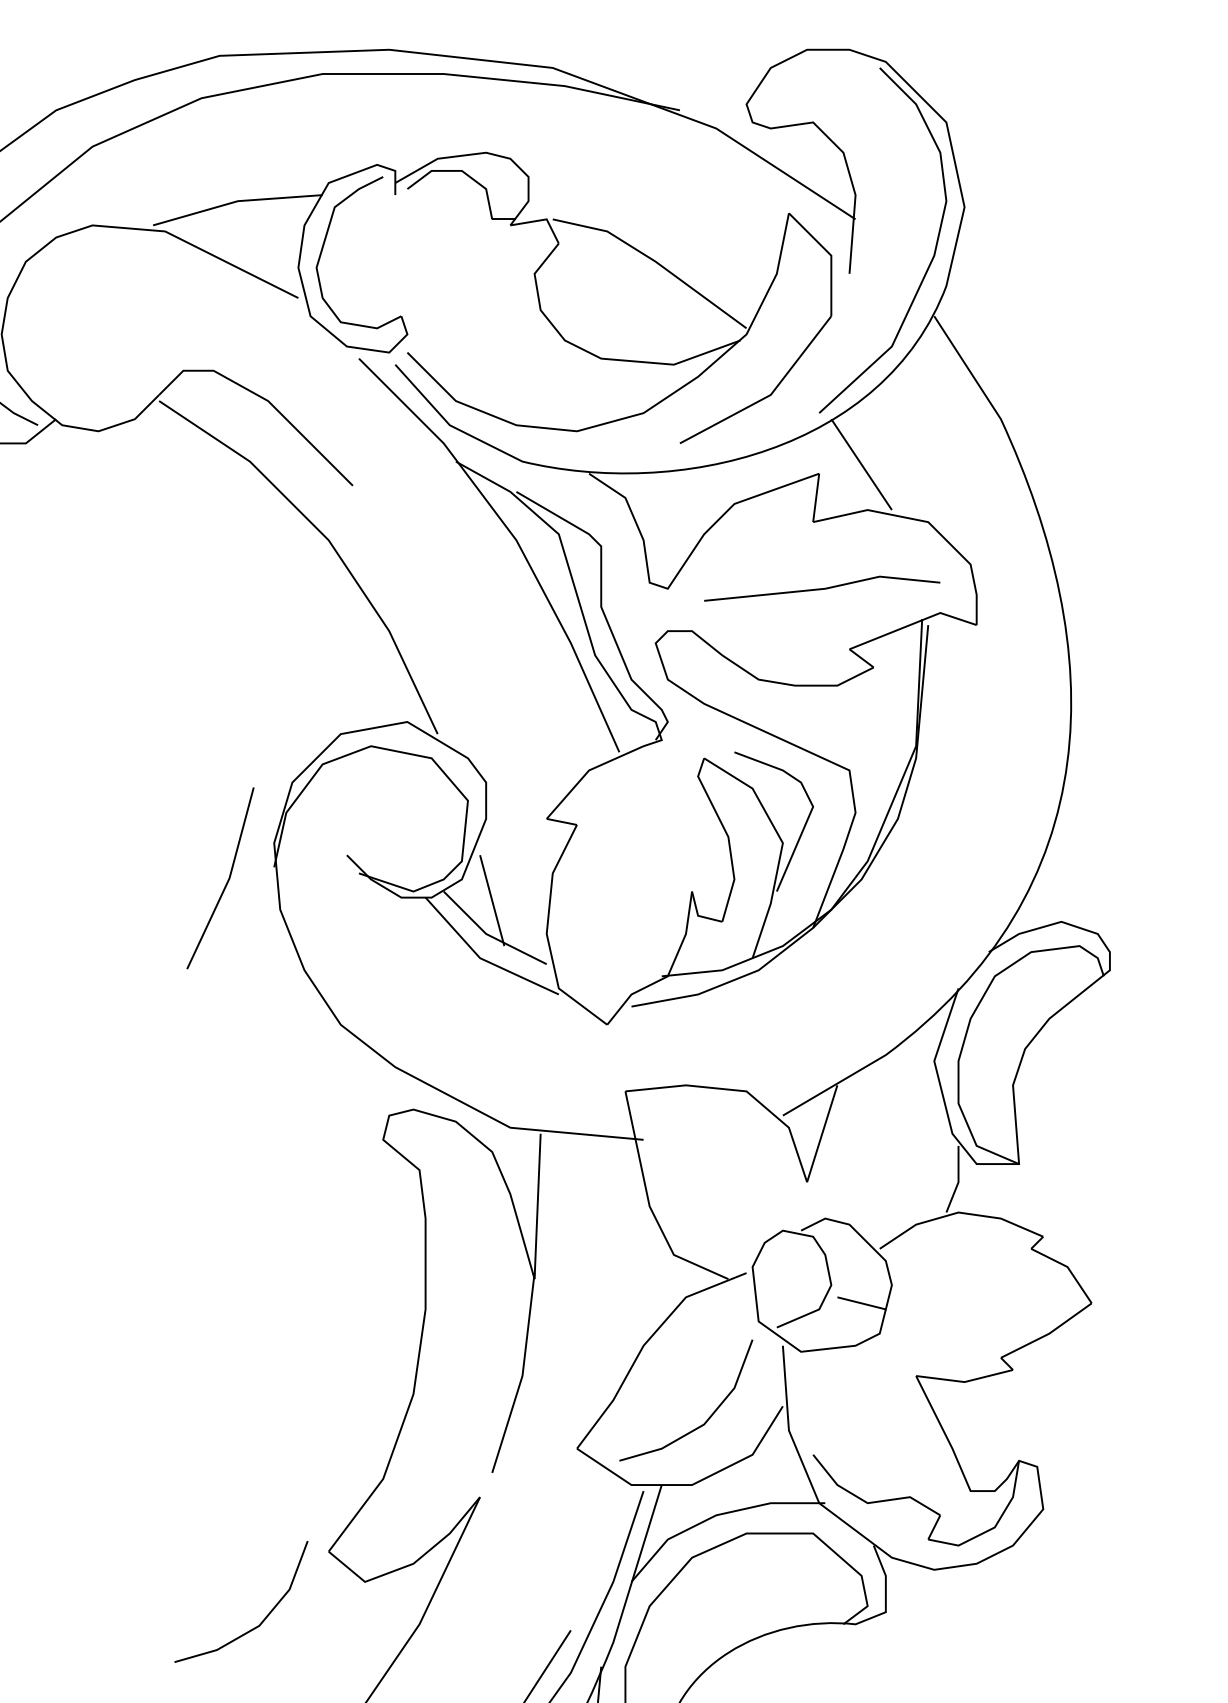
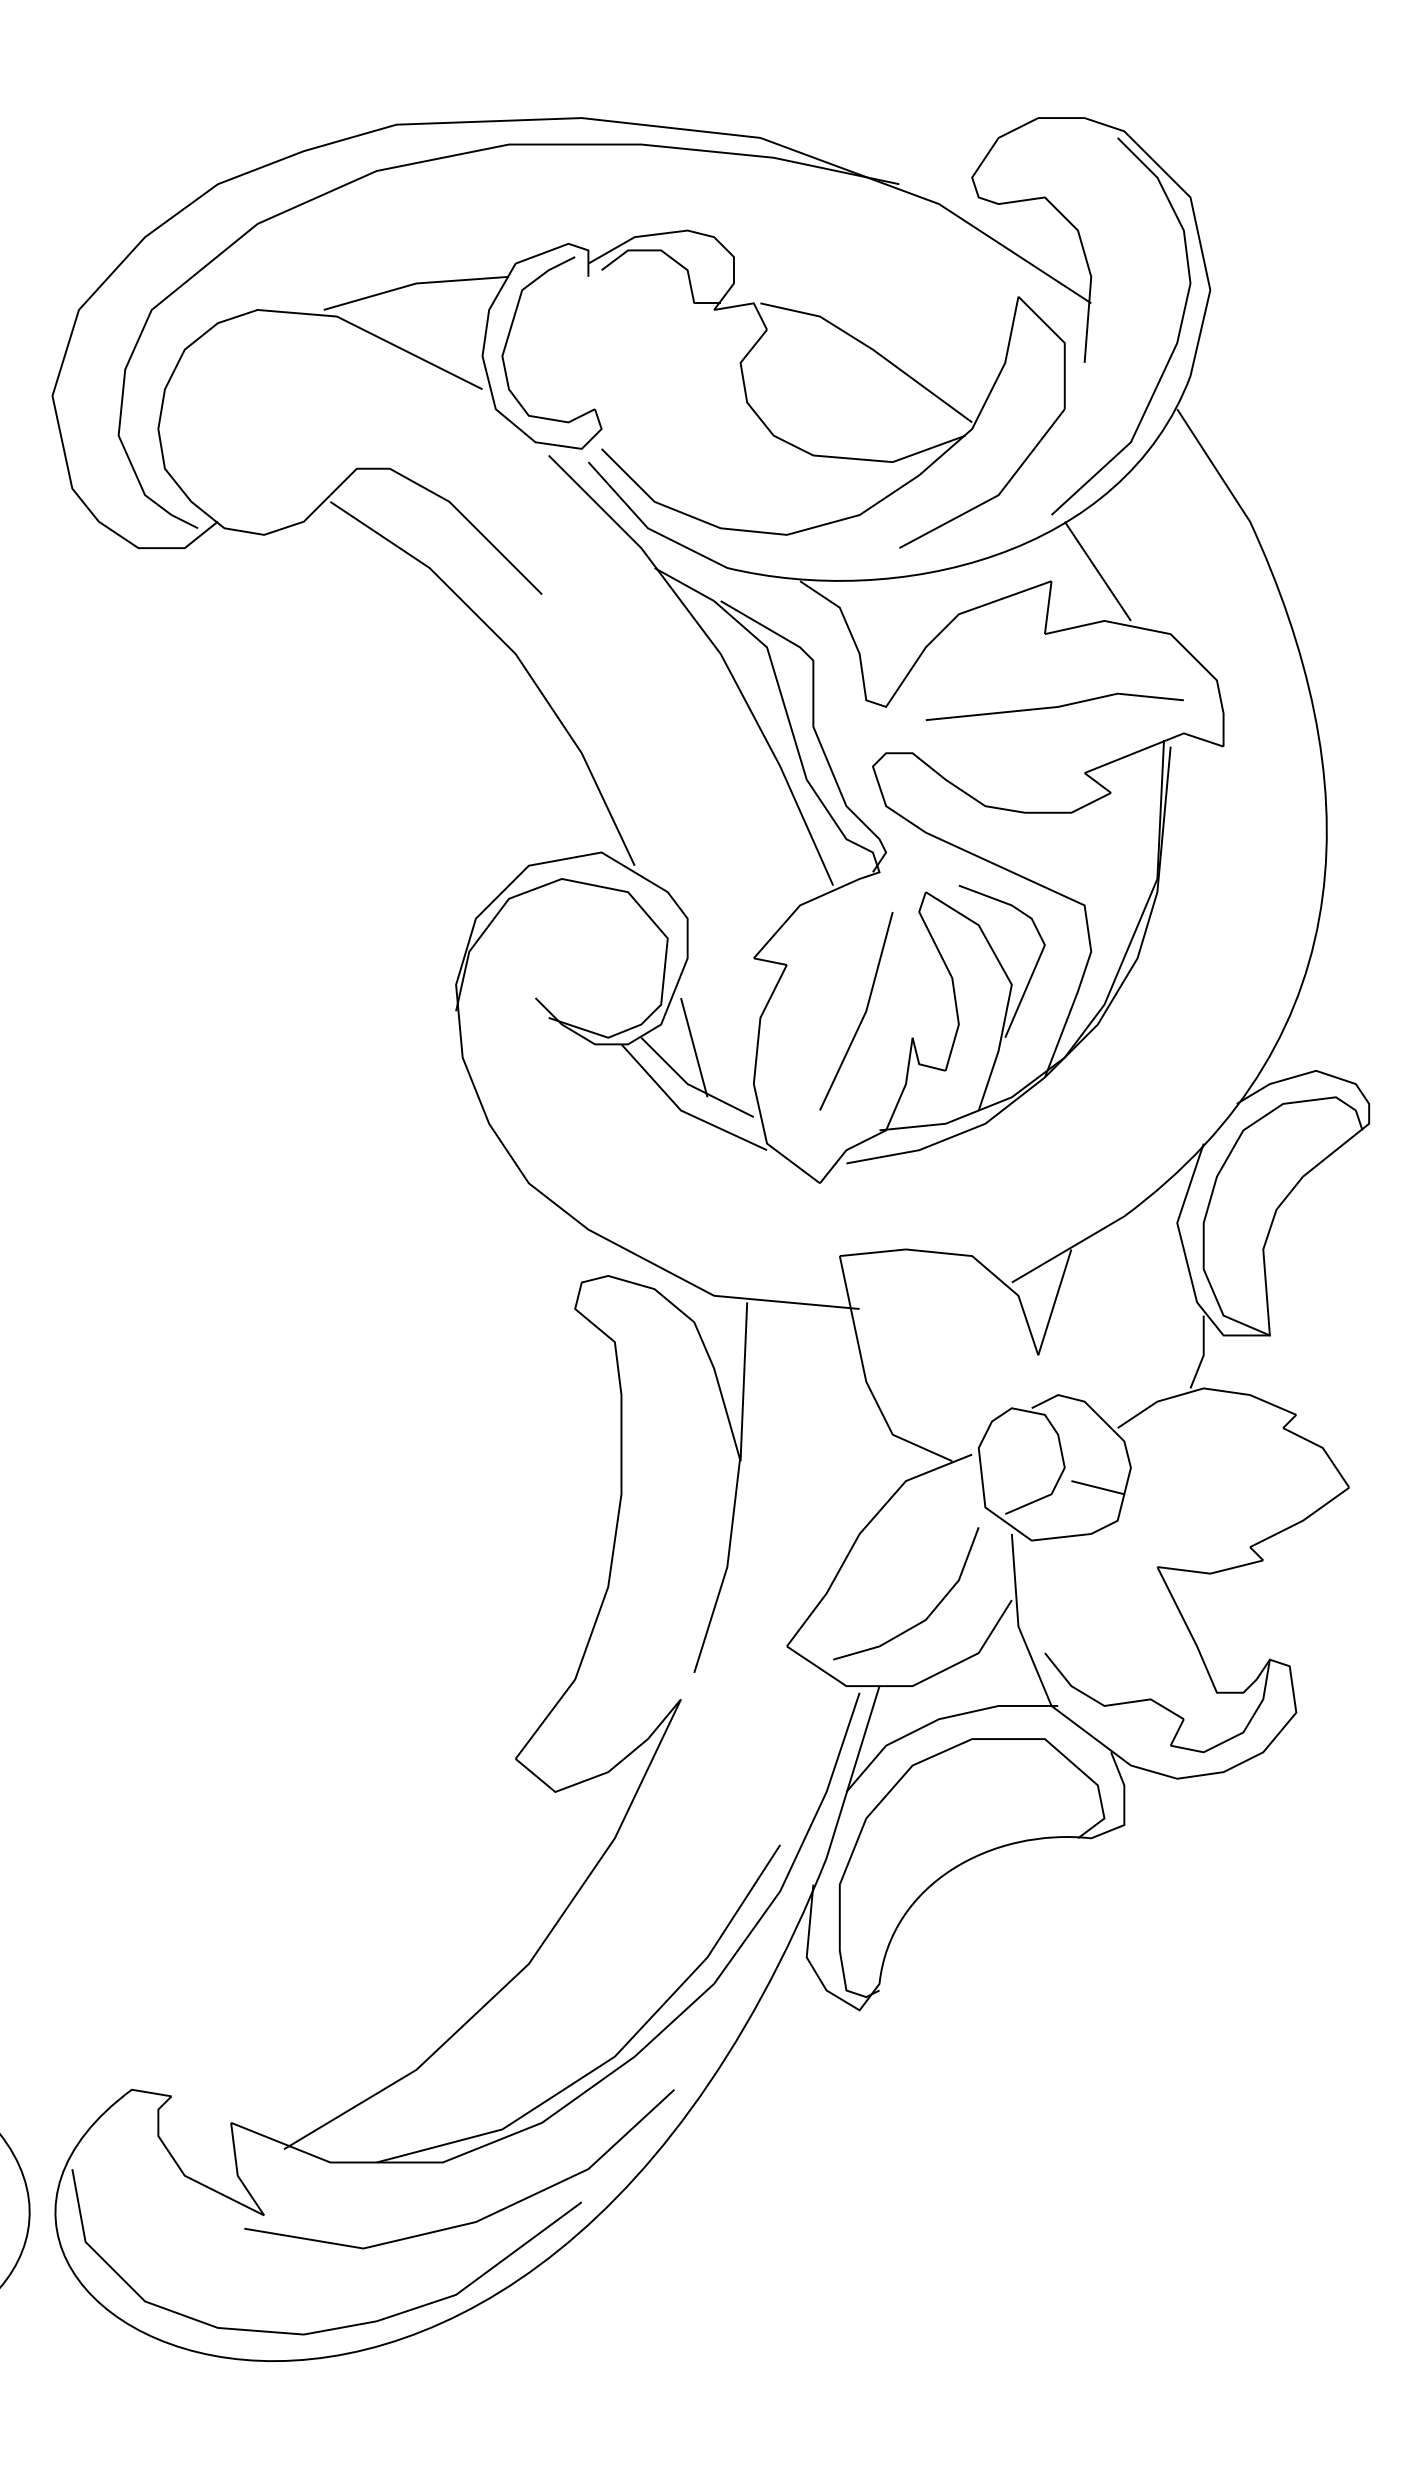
curve: (226, 881) -> (863, 1014), moved
curve: (263, 1618) -> (444, 1832), removed

